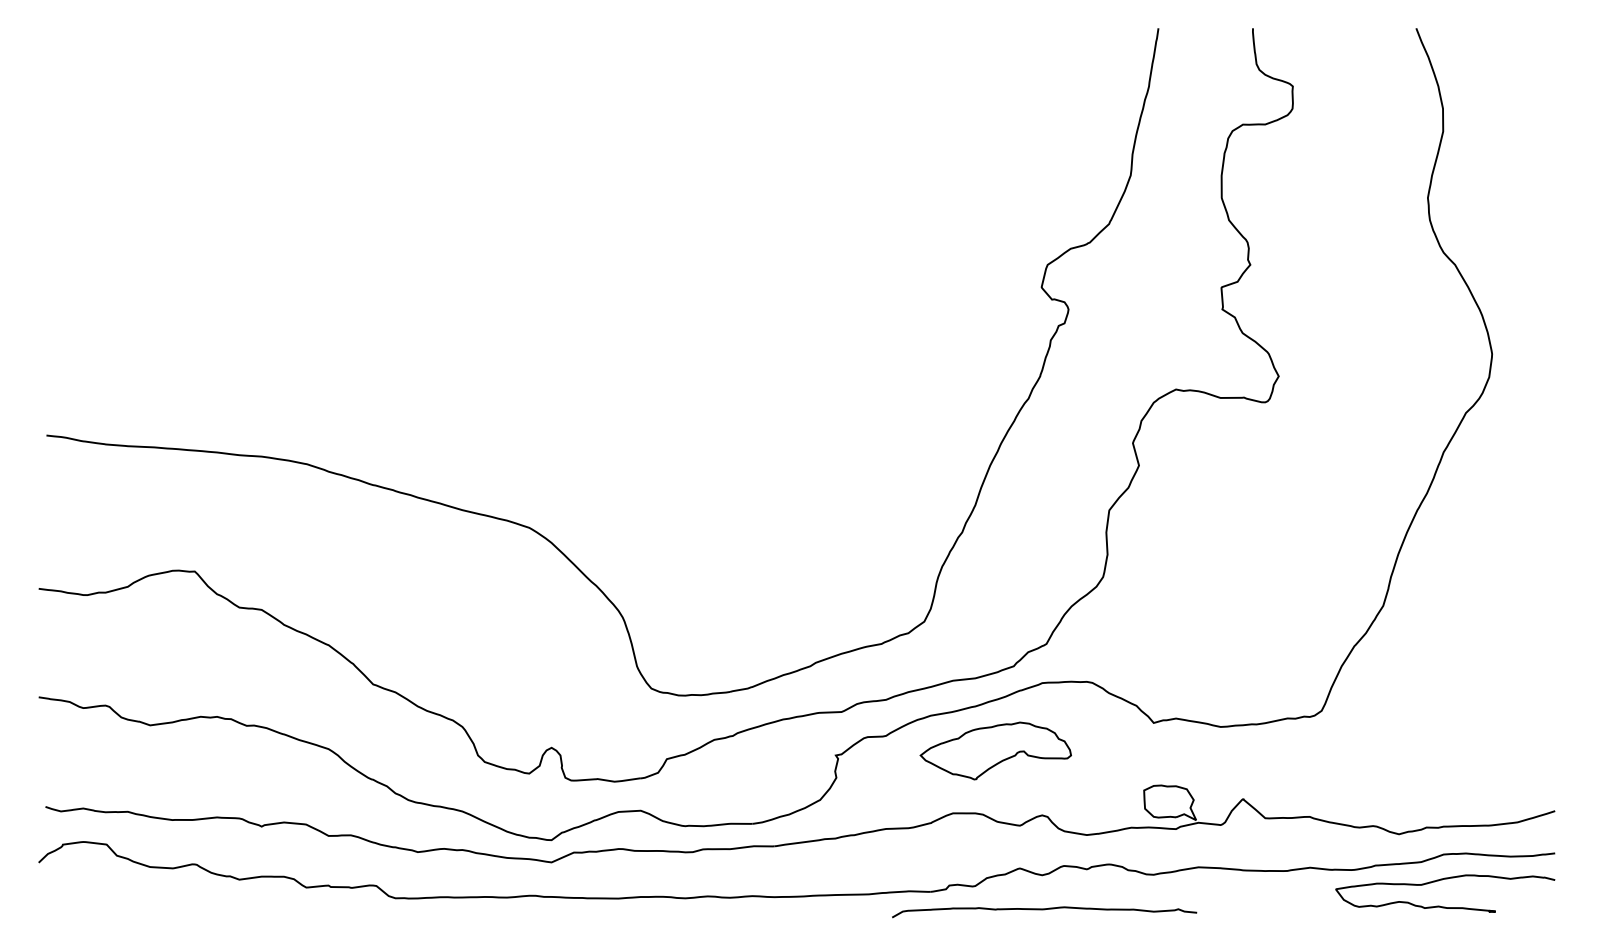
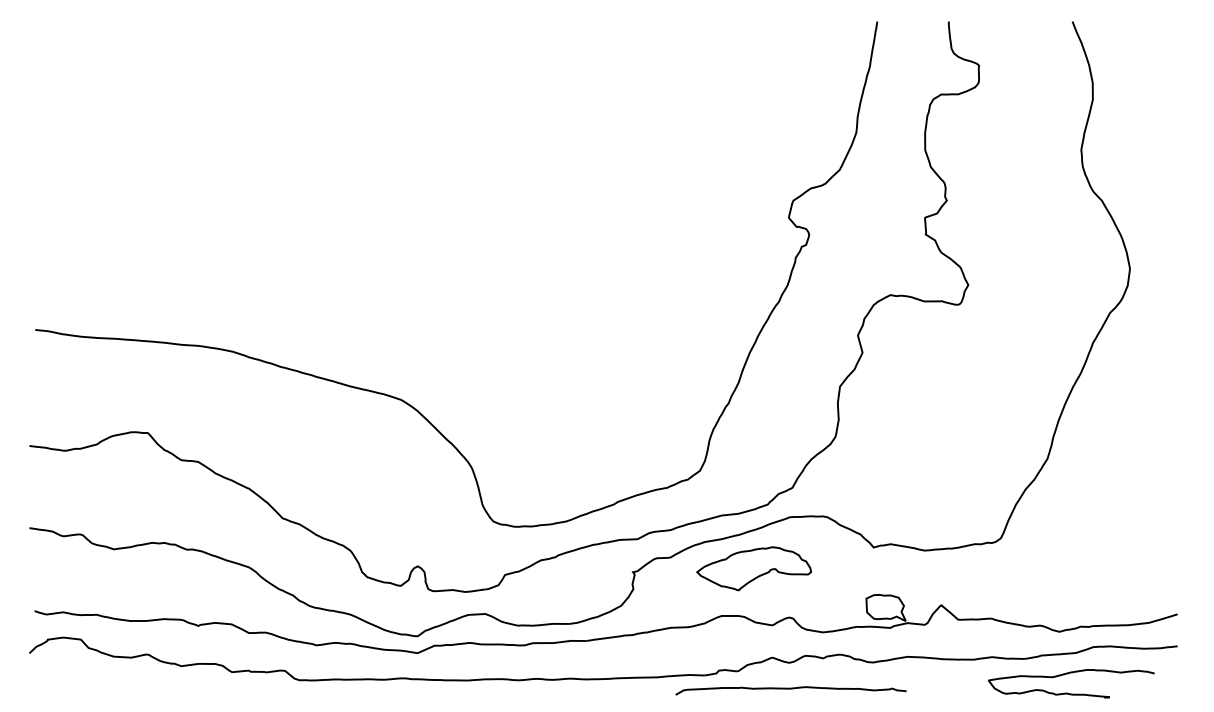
curve: (1440, 881) -> (1067, 674), moved

